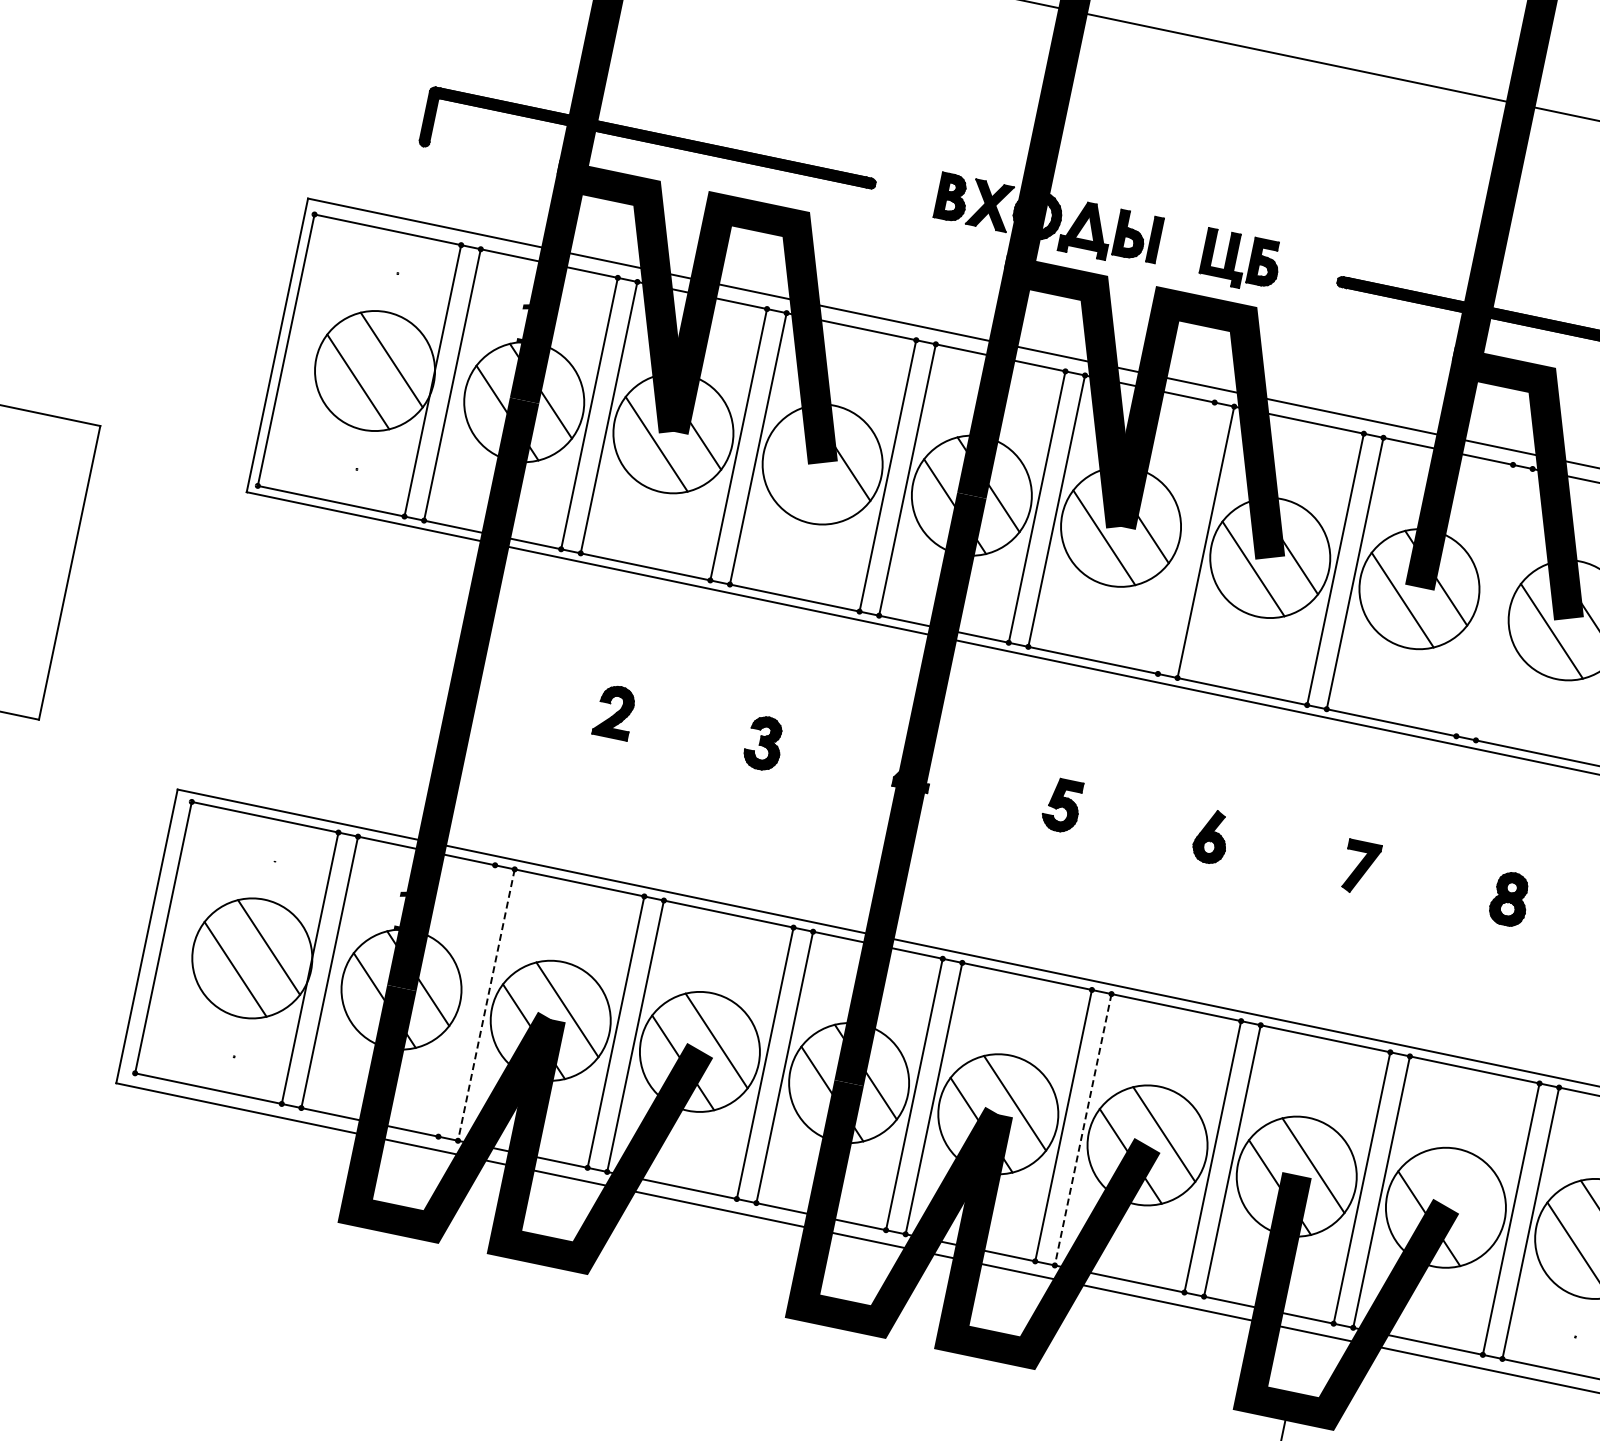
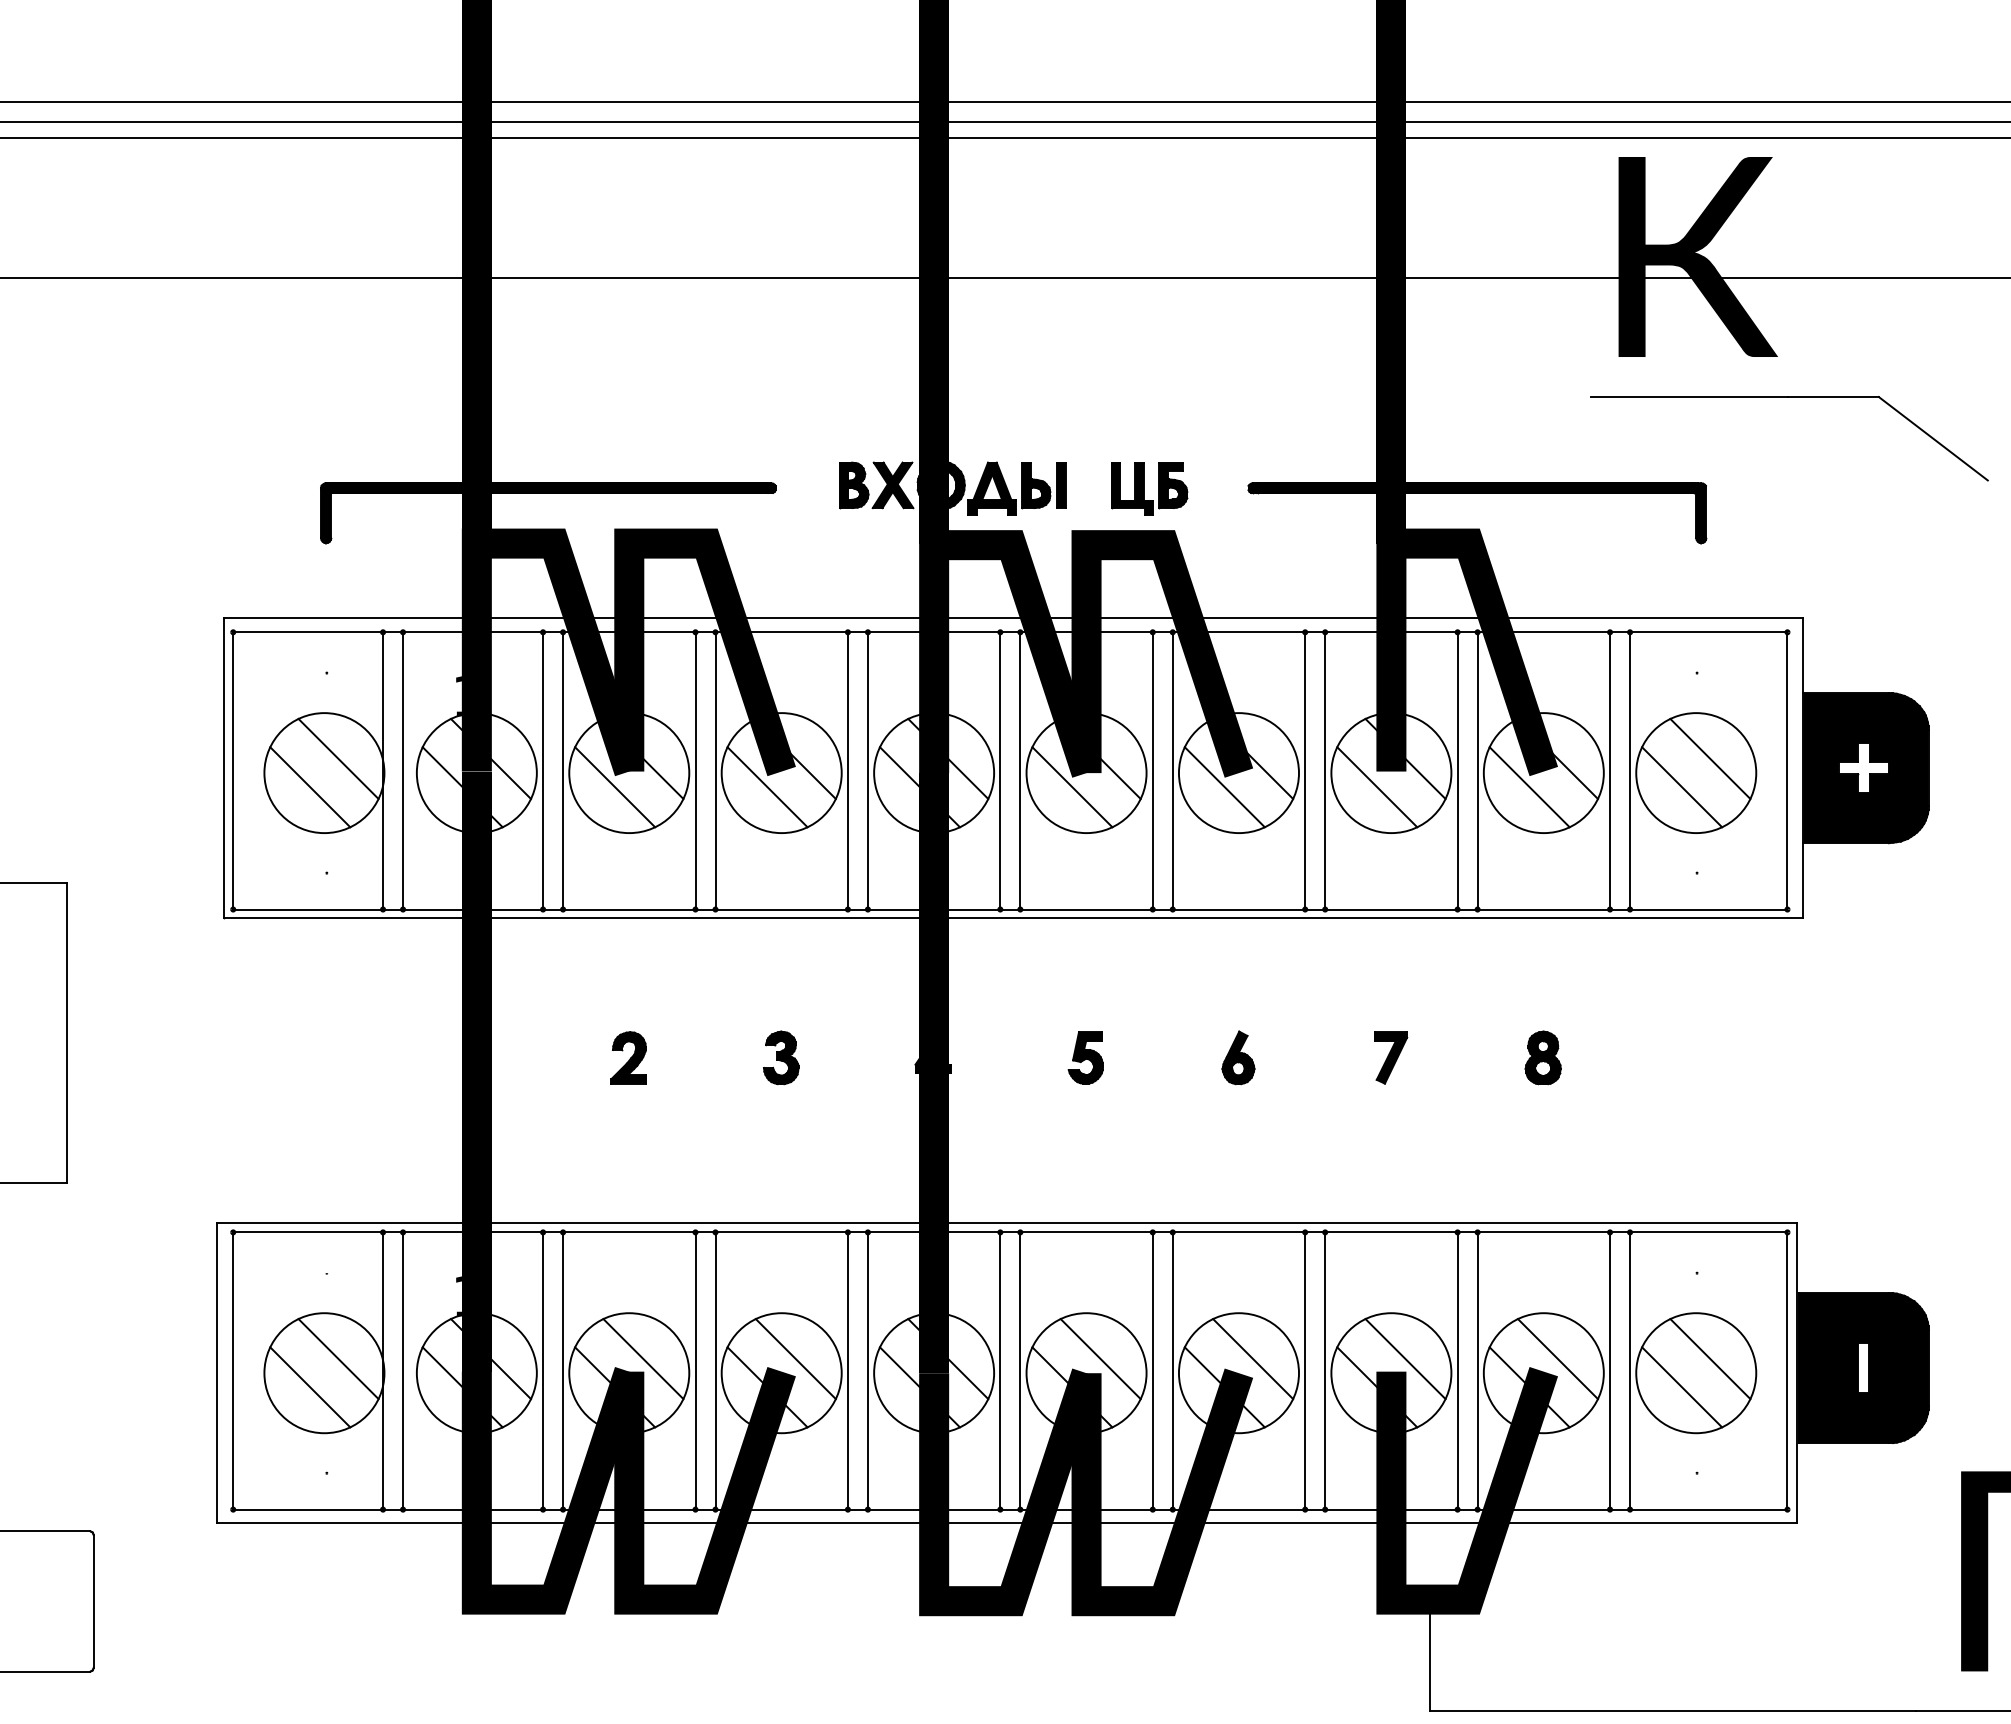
line: (805, 475) -> (767, 787), added
line: (1186, 537) -> (1152, 770), added
line: (1484, 600) -> (1457, 770), added
line: (1504, 604) -> (1477, 770), added
line: (467, 1000) -> (543, 1370), added
line: (486, 1005) -> (563, 1371), dashed -> solid
line: (1082, 1130) -> (1172, 1371), dashed -> solid
line: (1462, 1197) -> (1557, 1359), added

